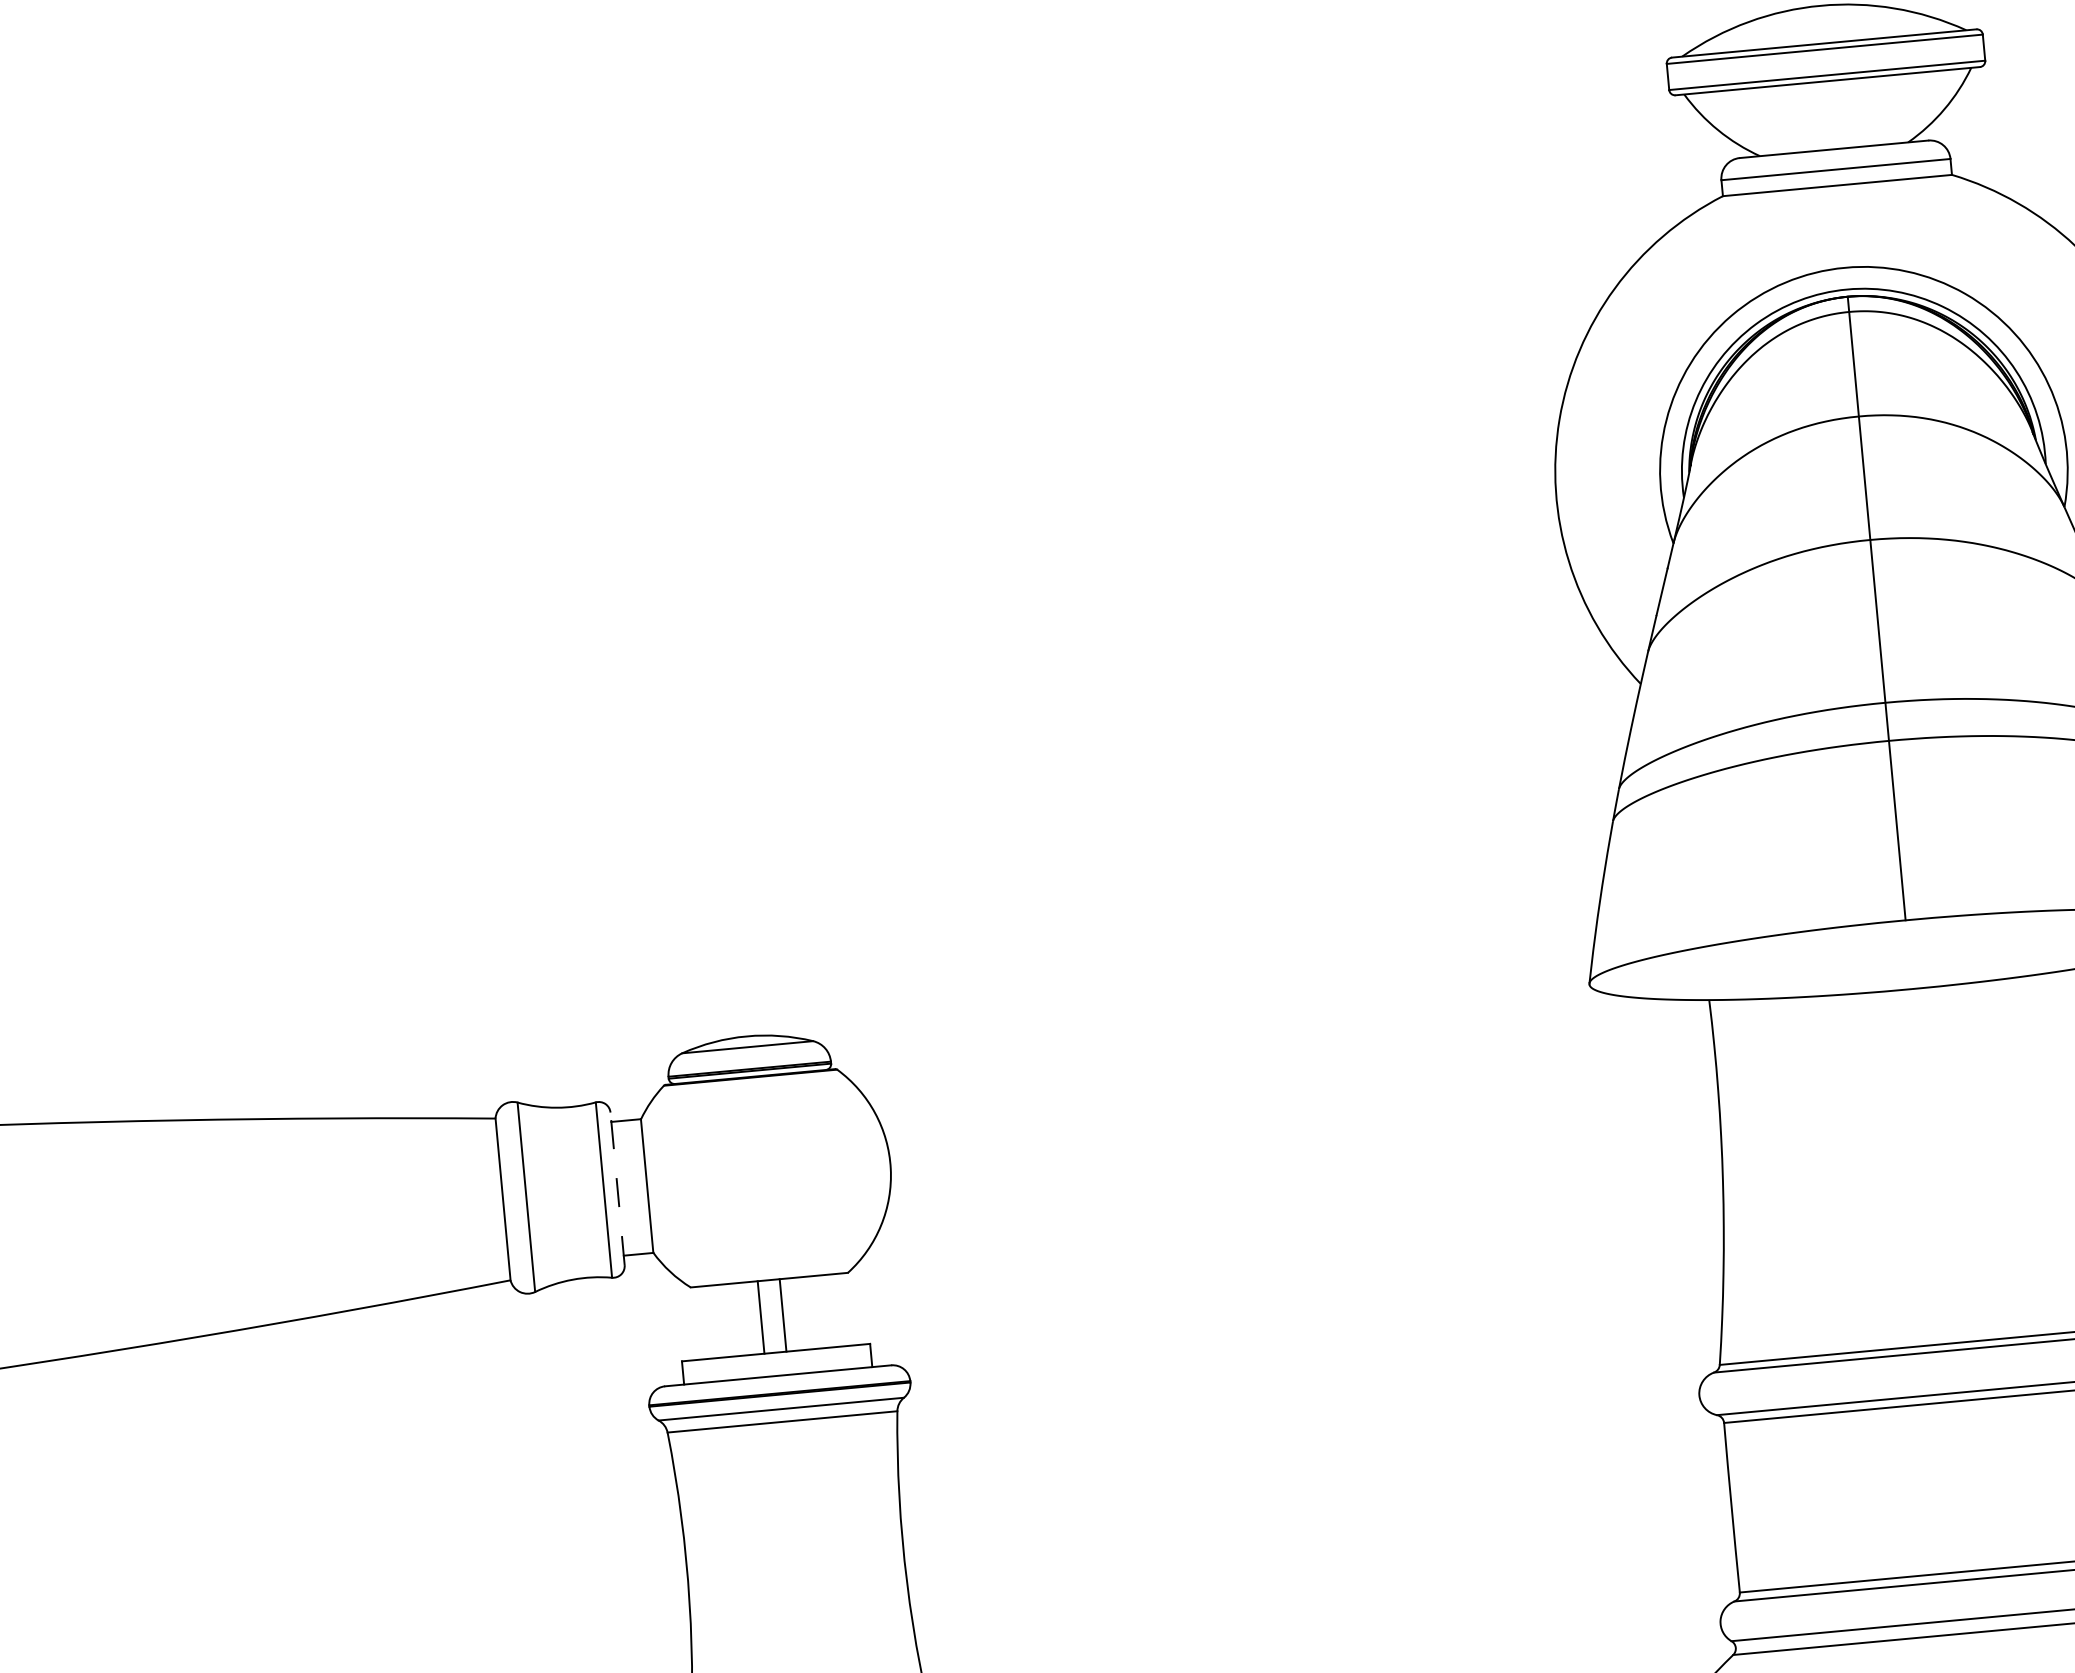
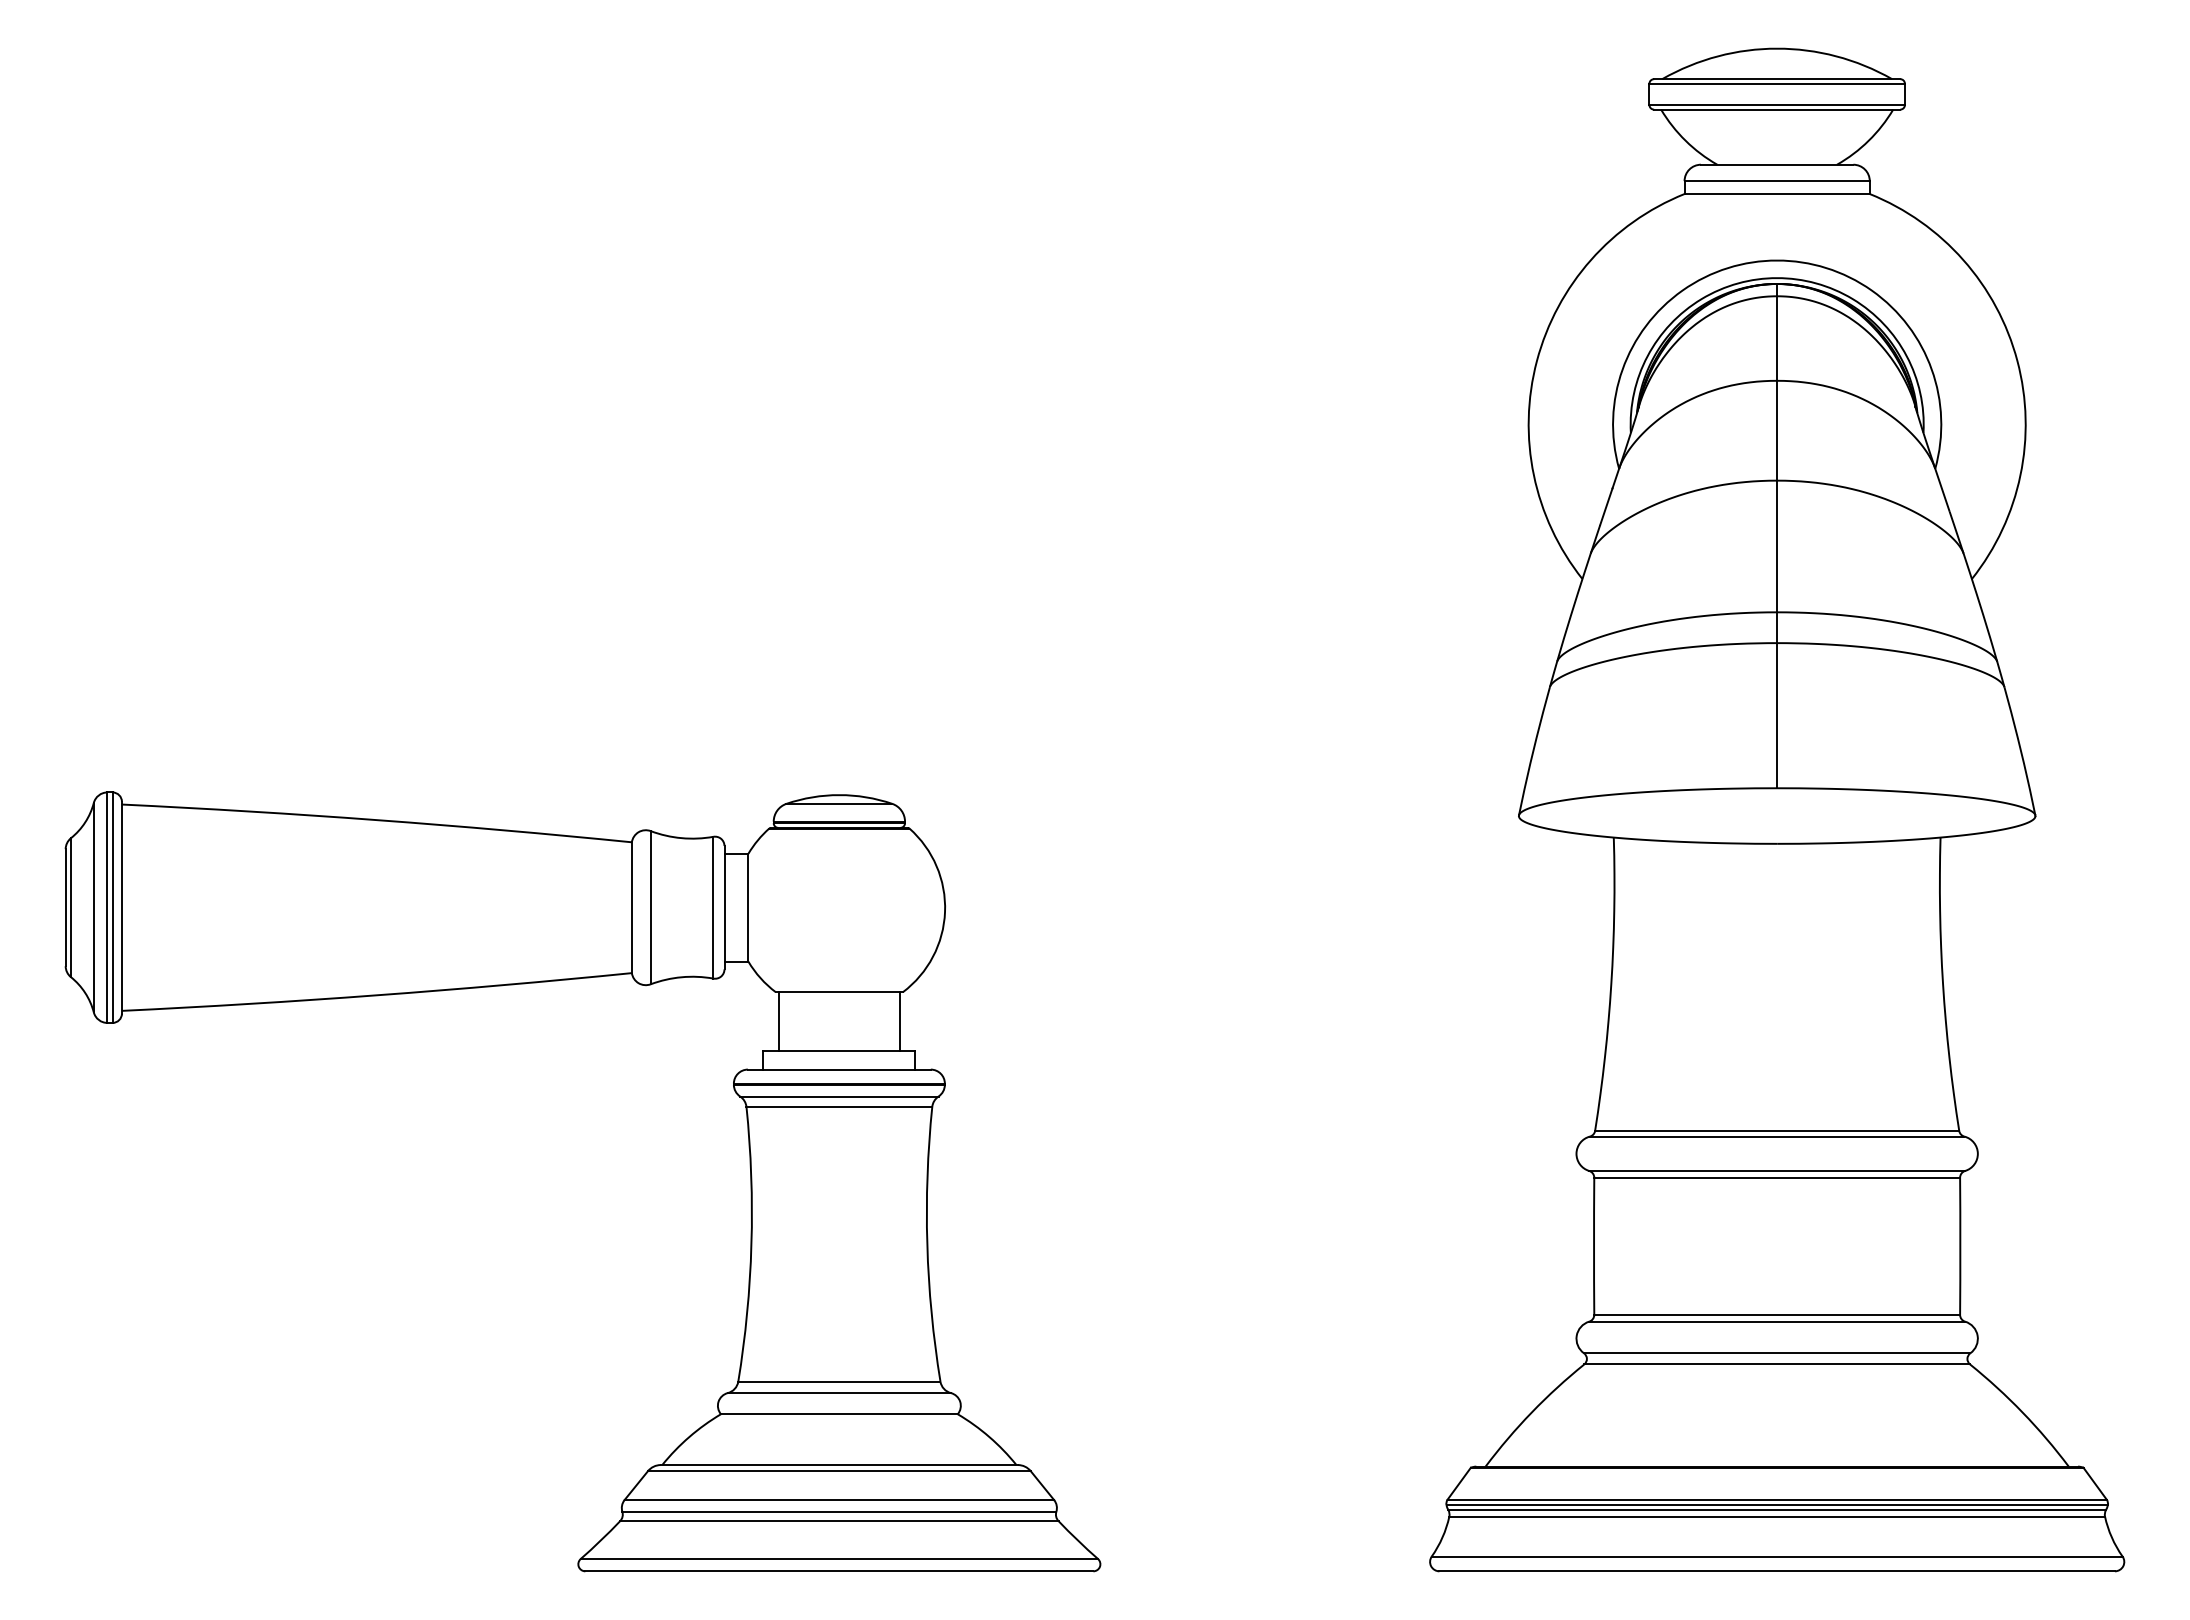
line: (617, 1188) -> (724, 907), dashed -> solid
line: (782, 1315) -> (778, 1021), moved
line: (760, 1317) -> (899, 1021), moved

